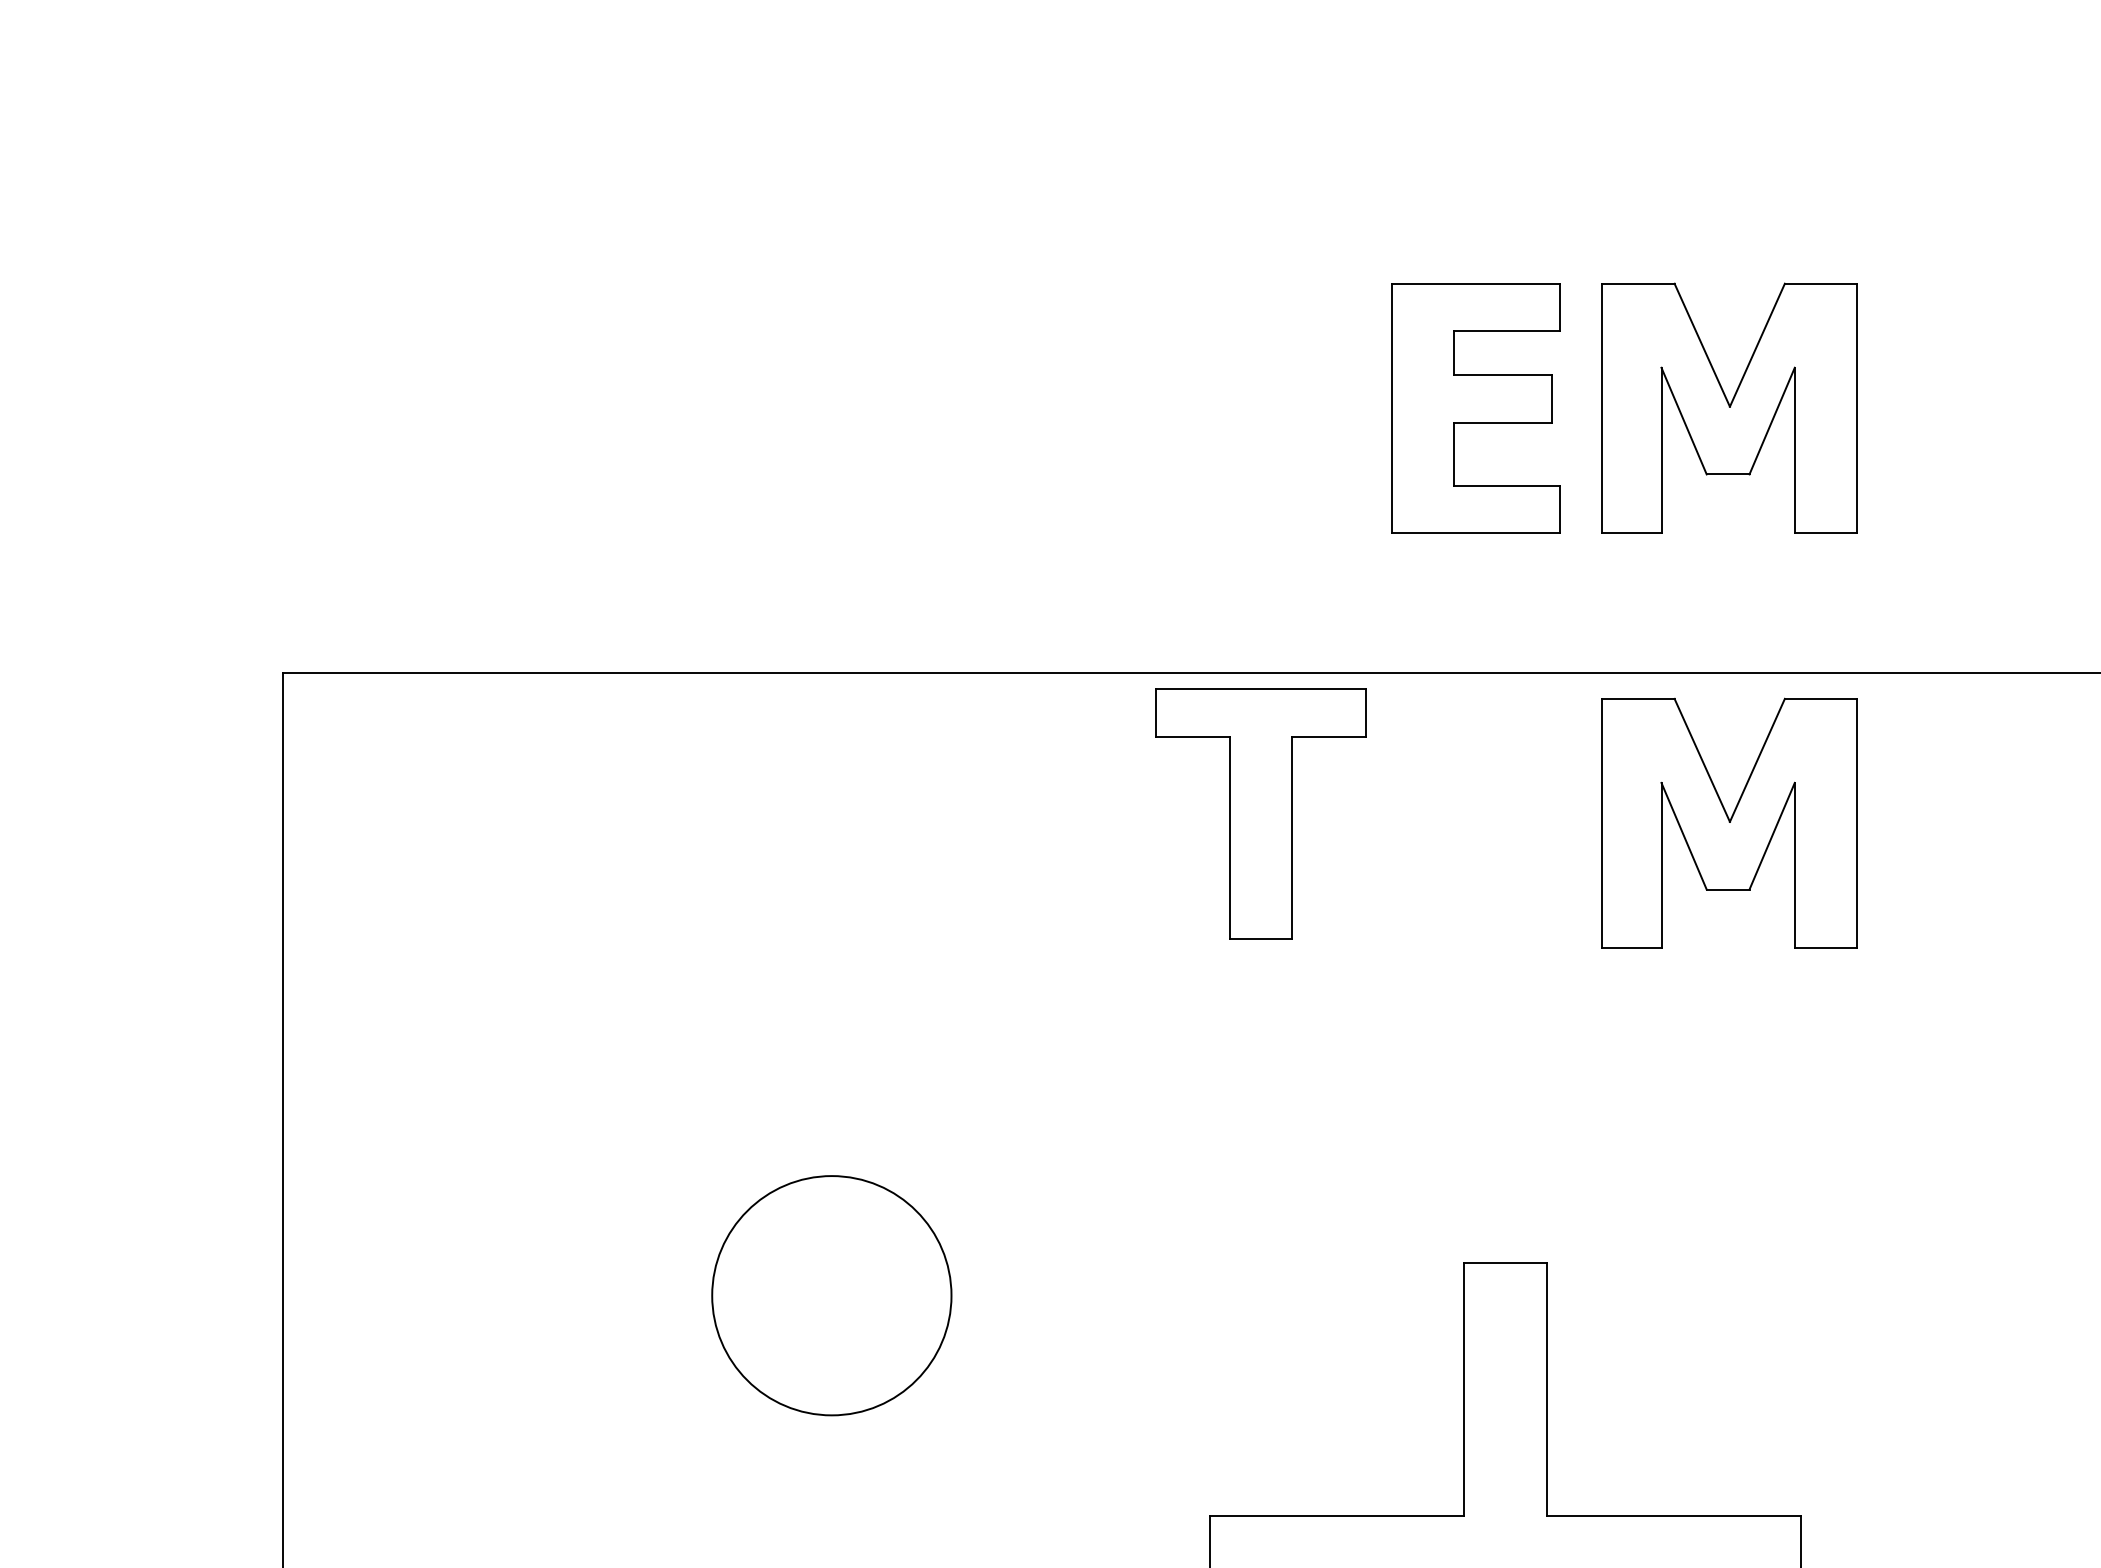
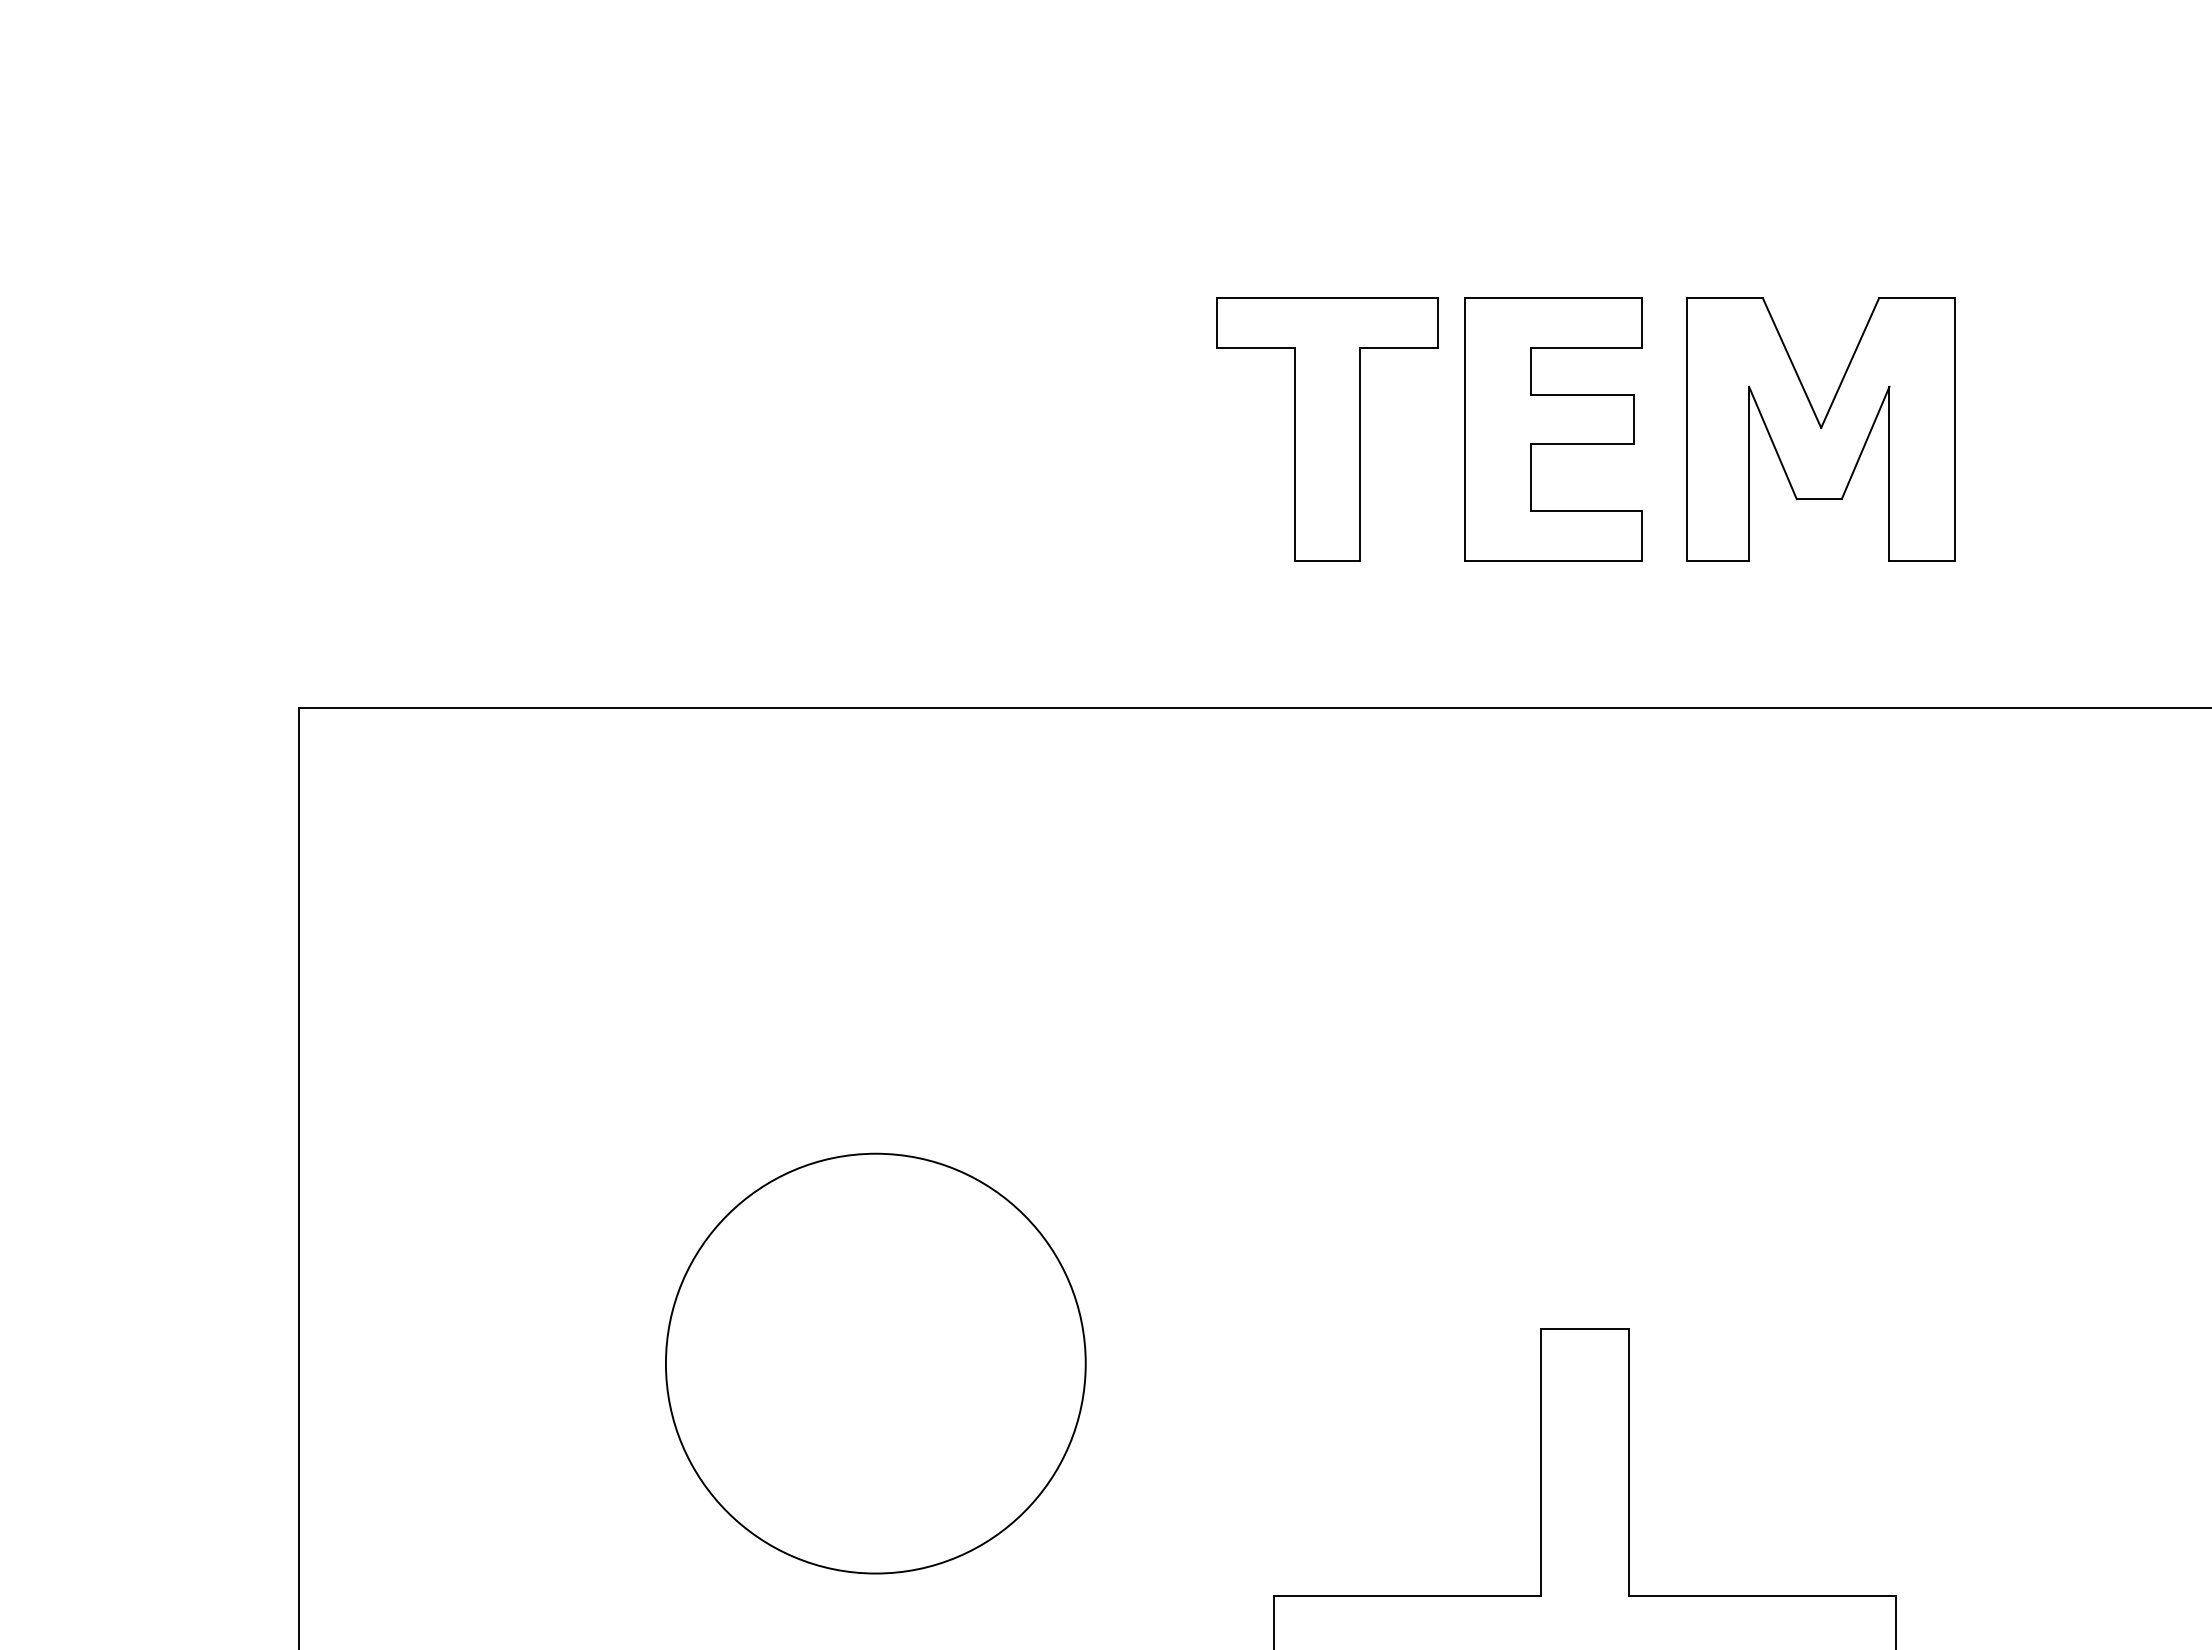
part: (1260, 813) -> (1327, 429), moved
part: (1729, 823) -> (1820, 866), removed
circle: (831, 1295) -> (875, 1363), size x1.67

